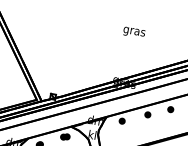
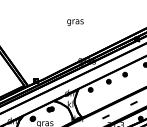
text: (134, 32) -> (75, 22), moved

